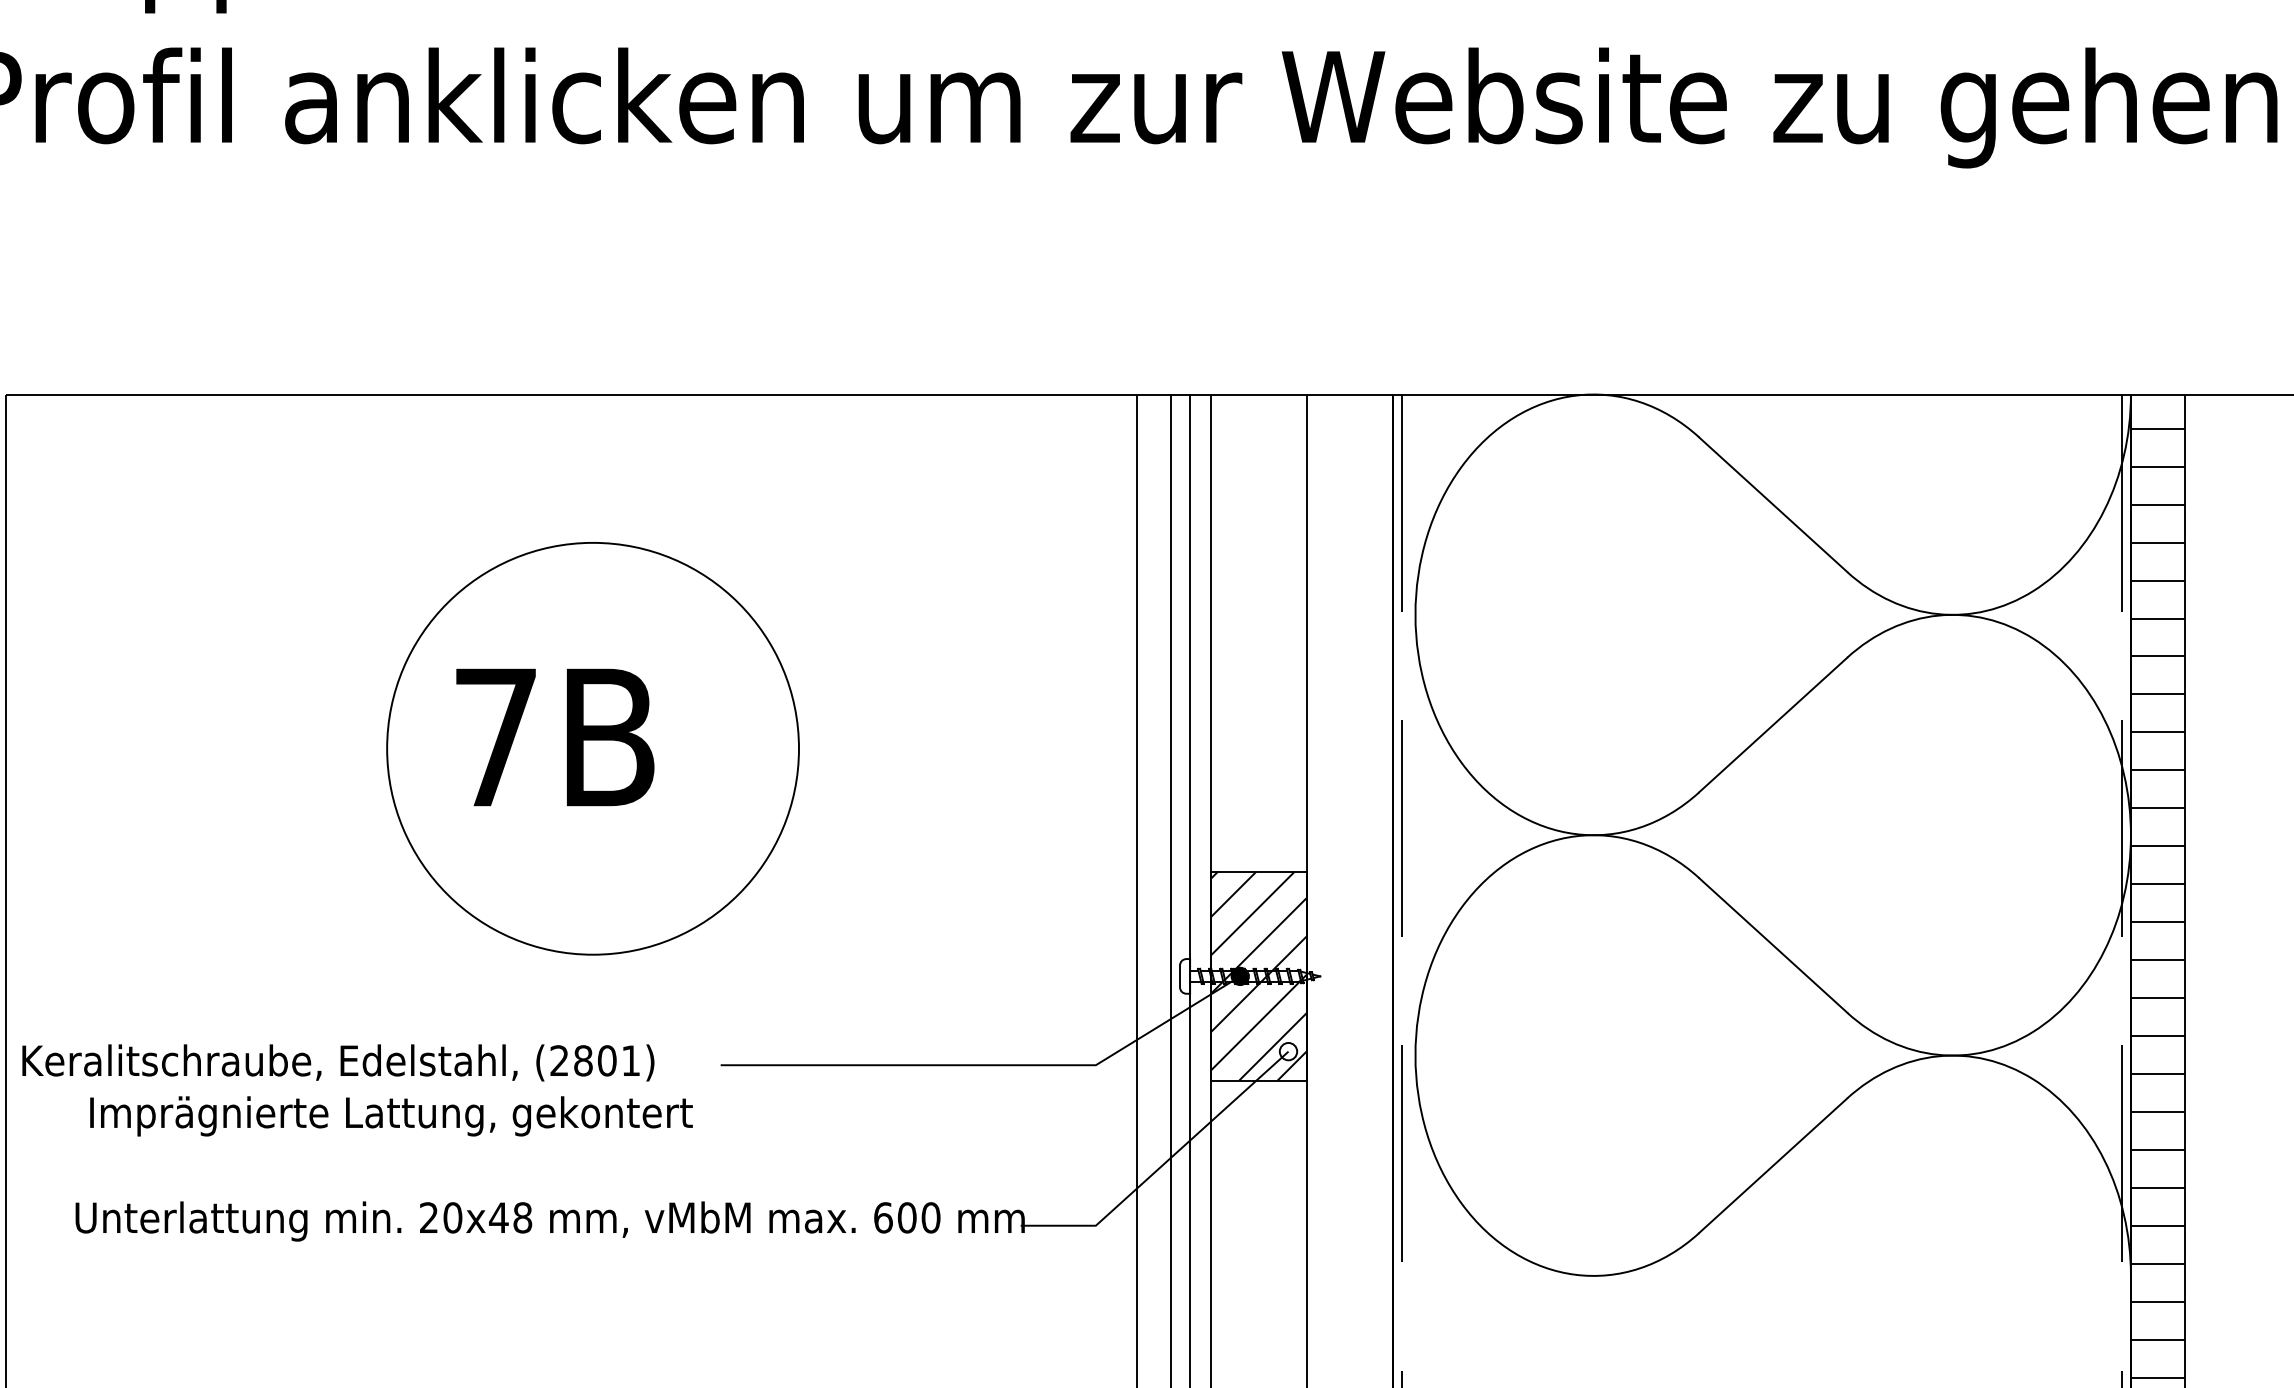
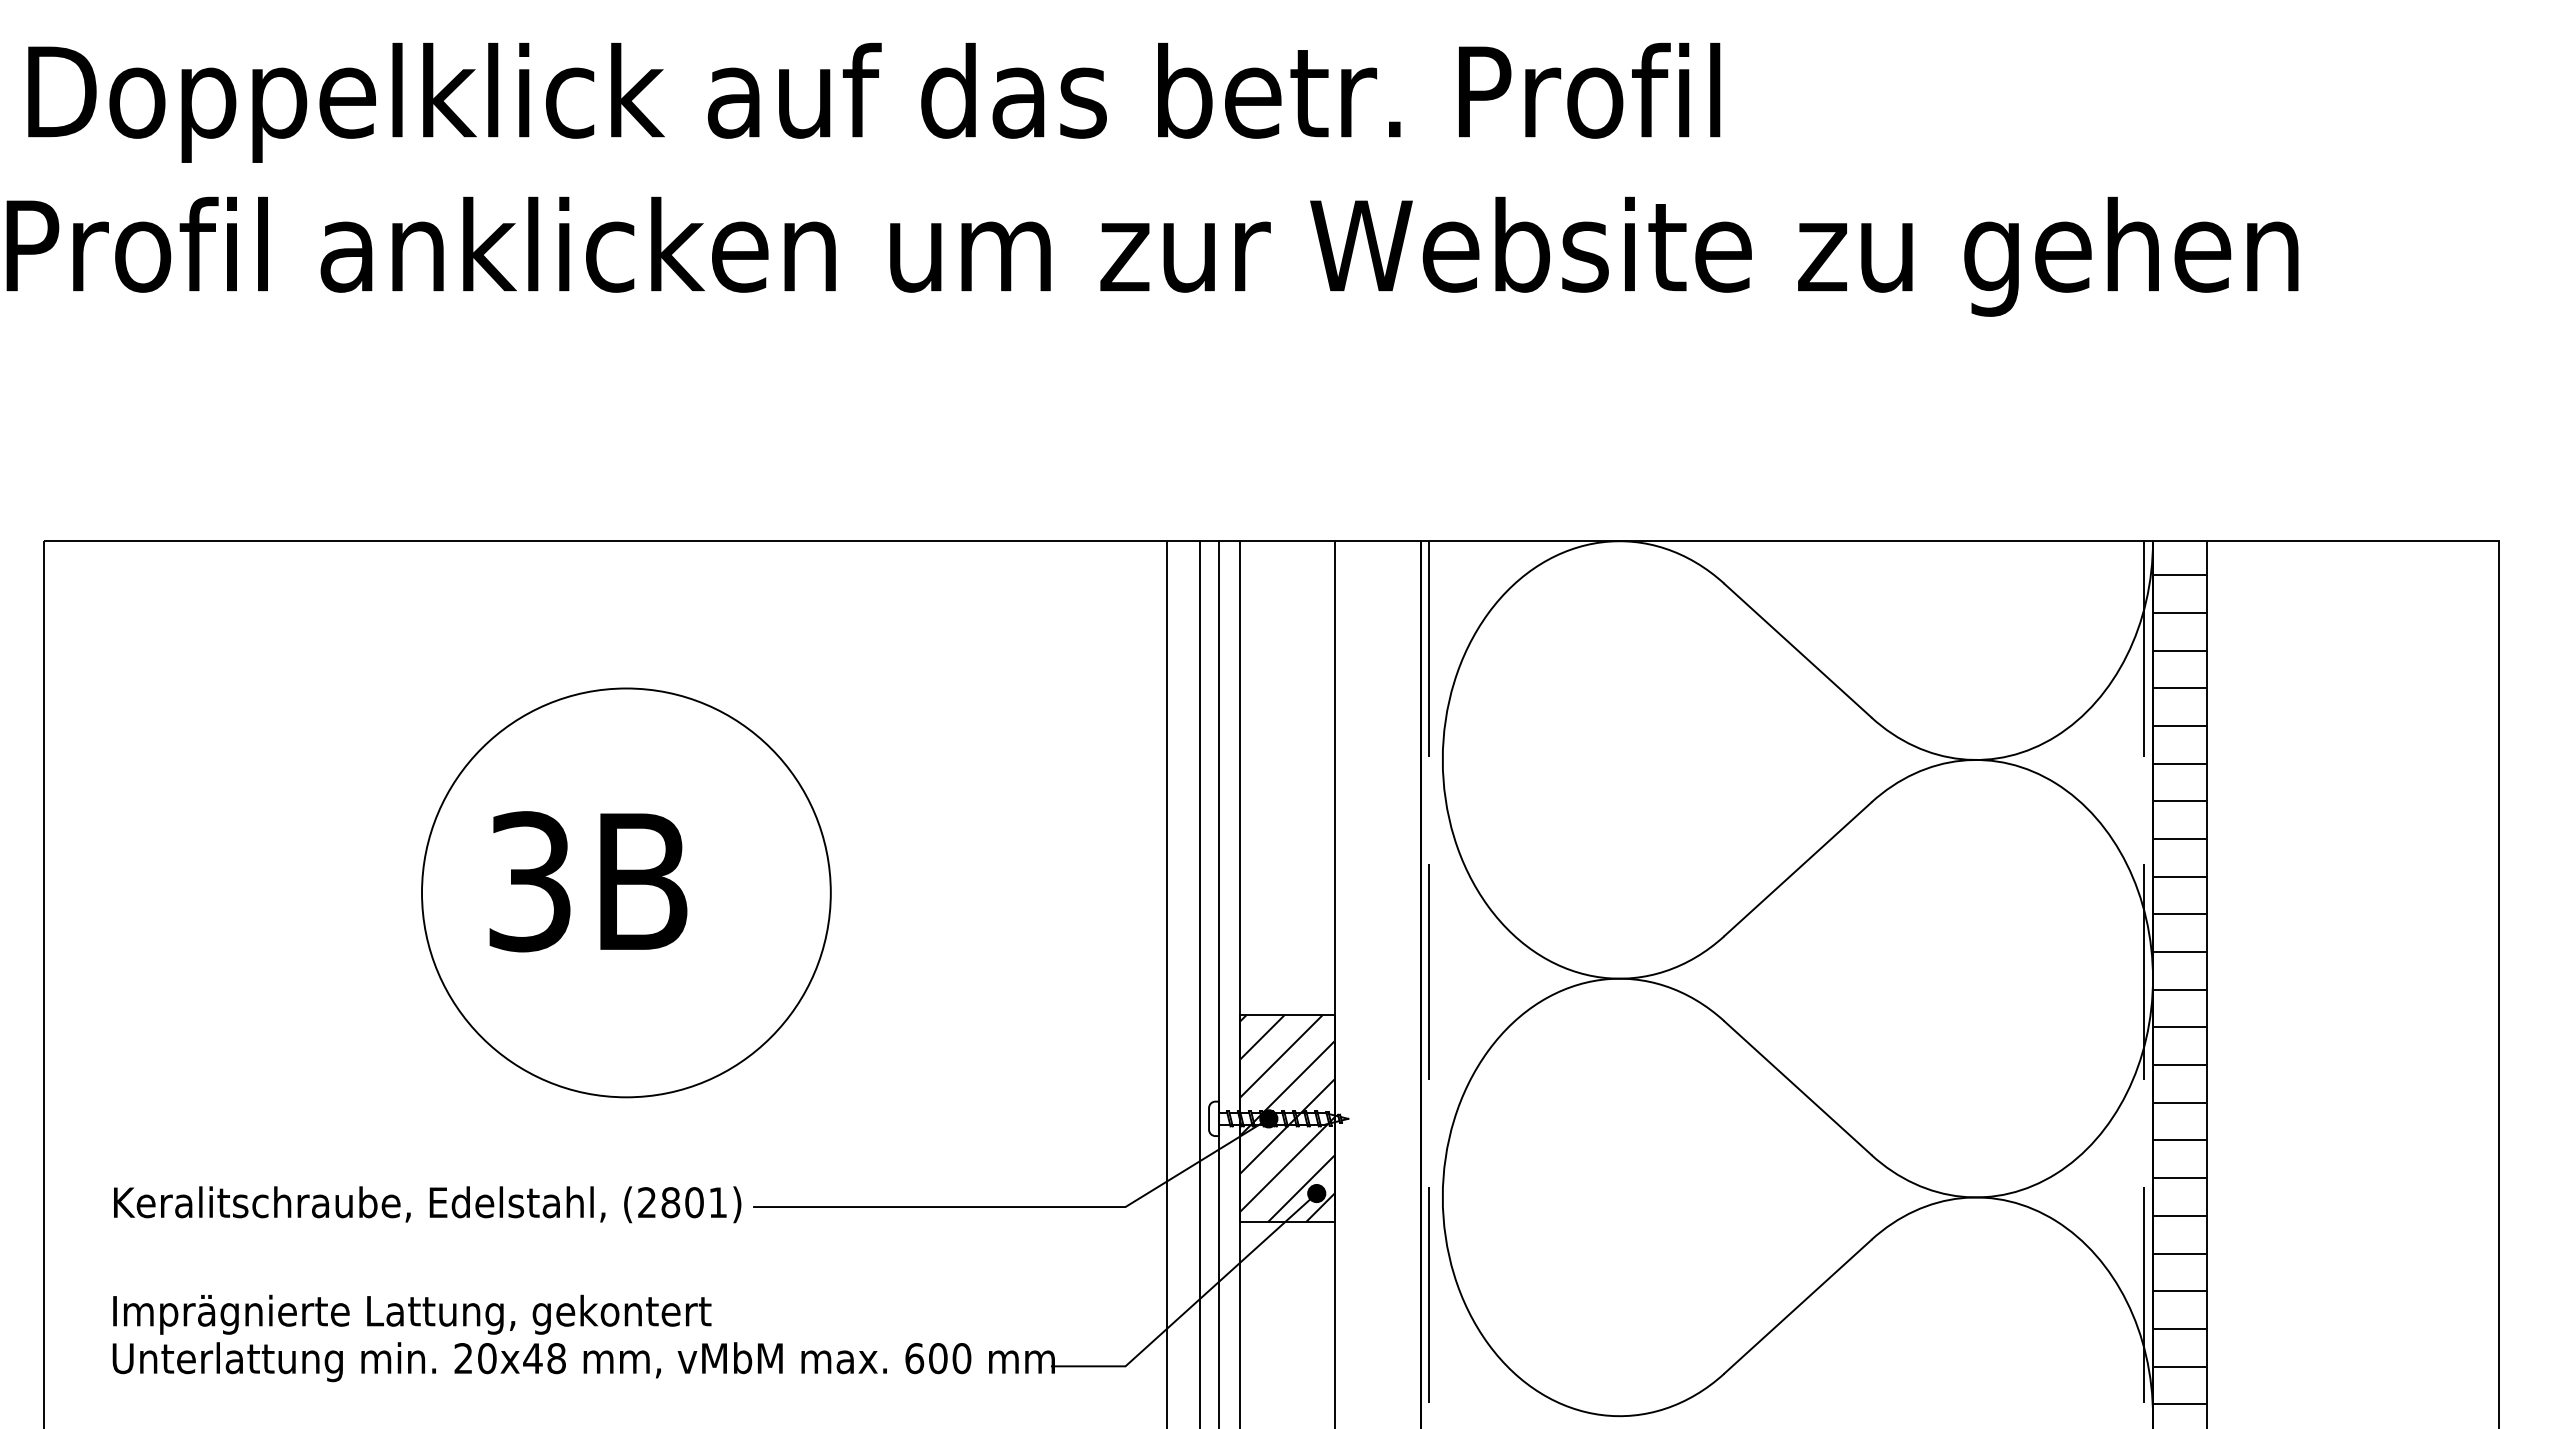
text: (495, 737) -> (529, 881), 7B -> 3B
fill: (1288, 1051) -> (1316, 1193), added
text: (338, 1062) -> (427, 1204), moved
text: (391, 1116) -> (412, 1314), moved

